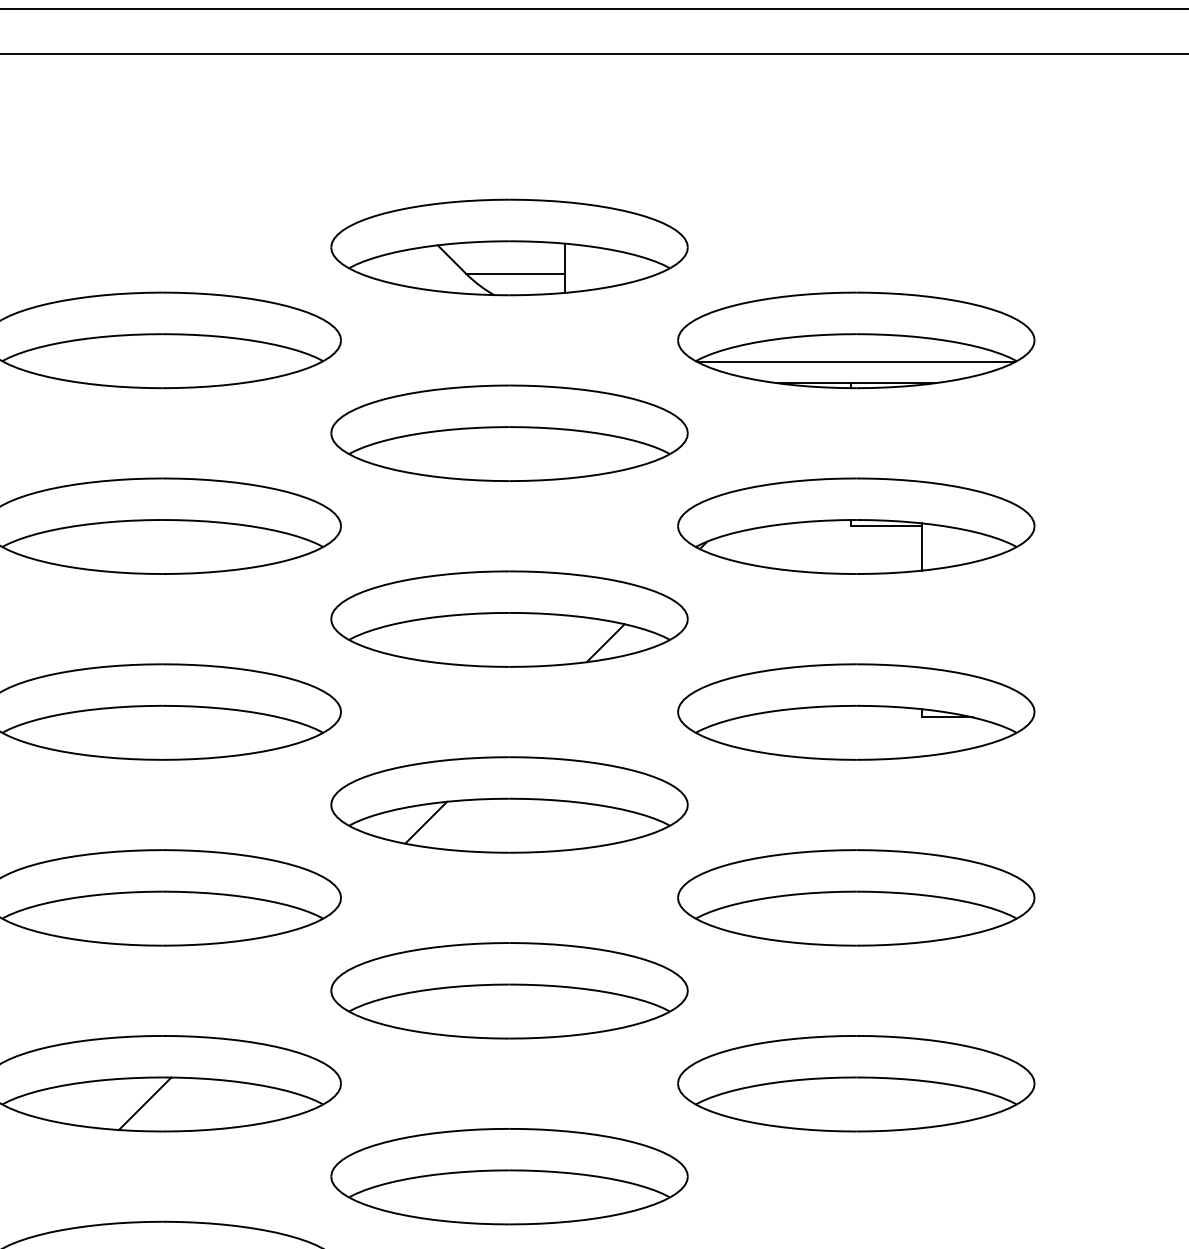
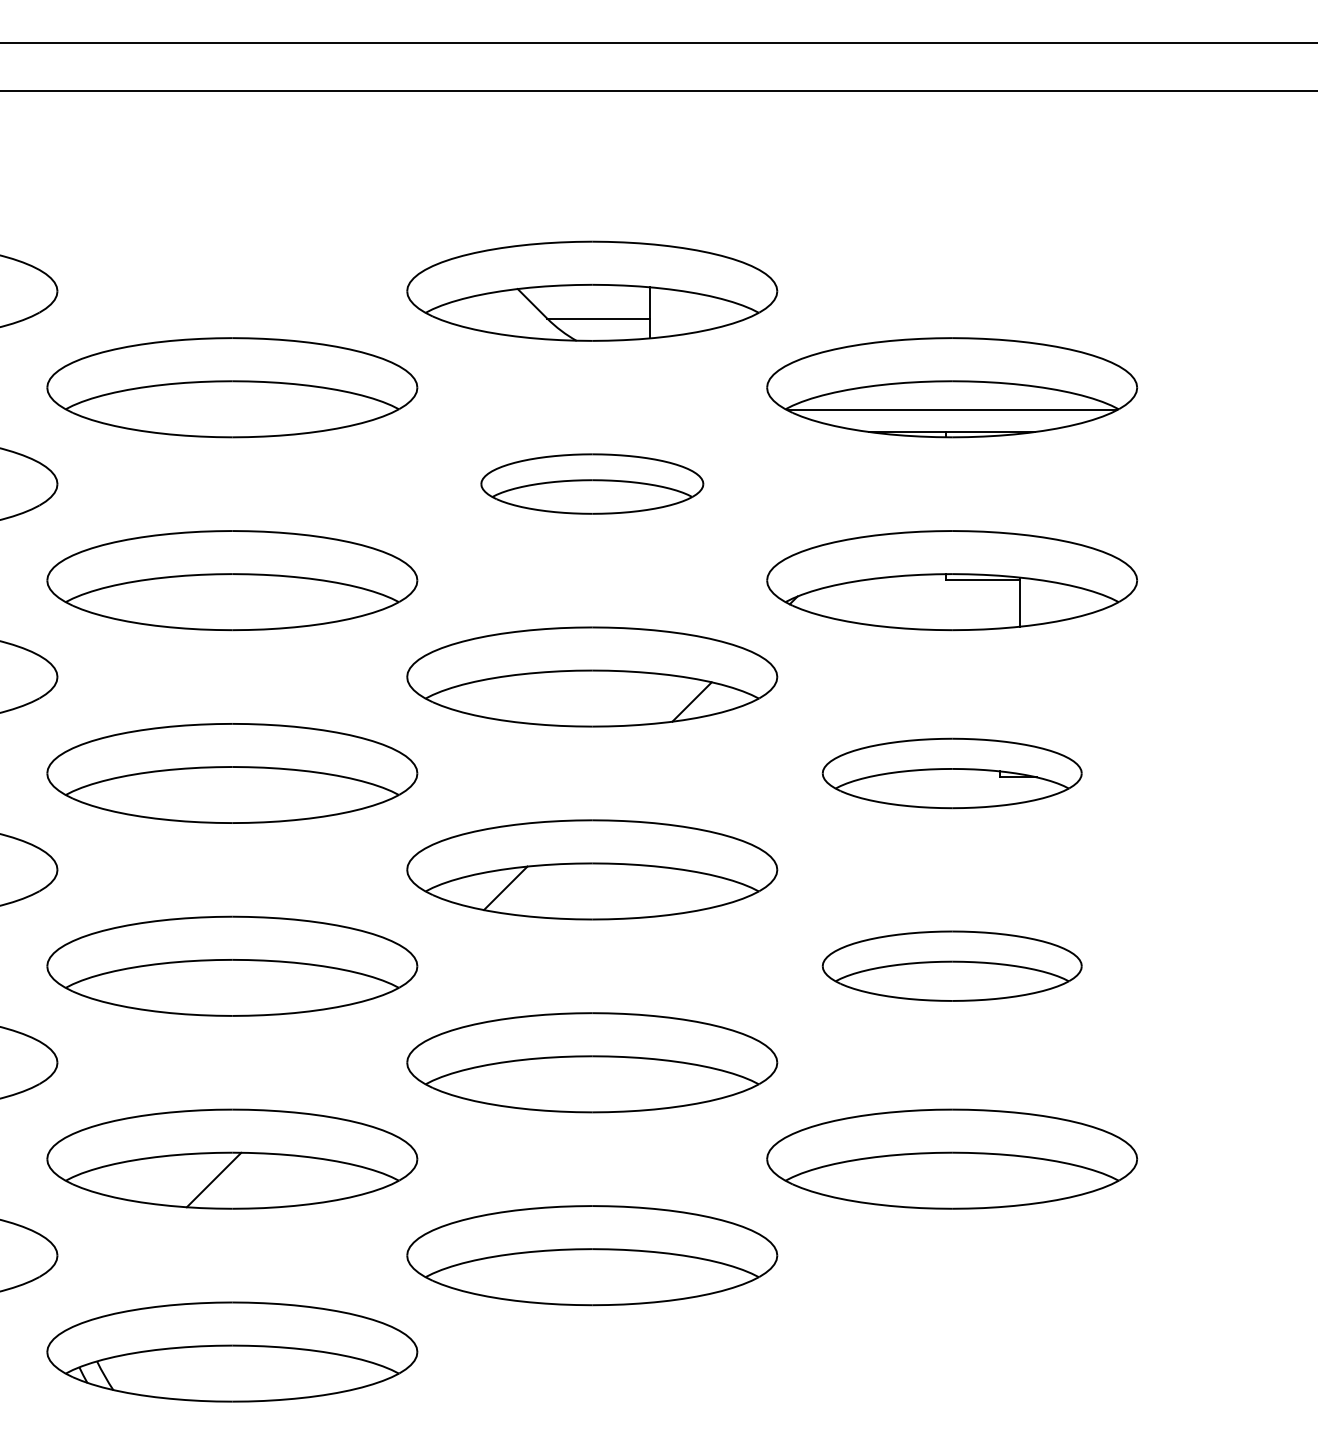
part: (509, 432) -> (592, 483), size x0.6
part: (856, 712) -> (952, 773), size x0.7
part: (856, 897) -> (952, 965), size x0.7

